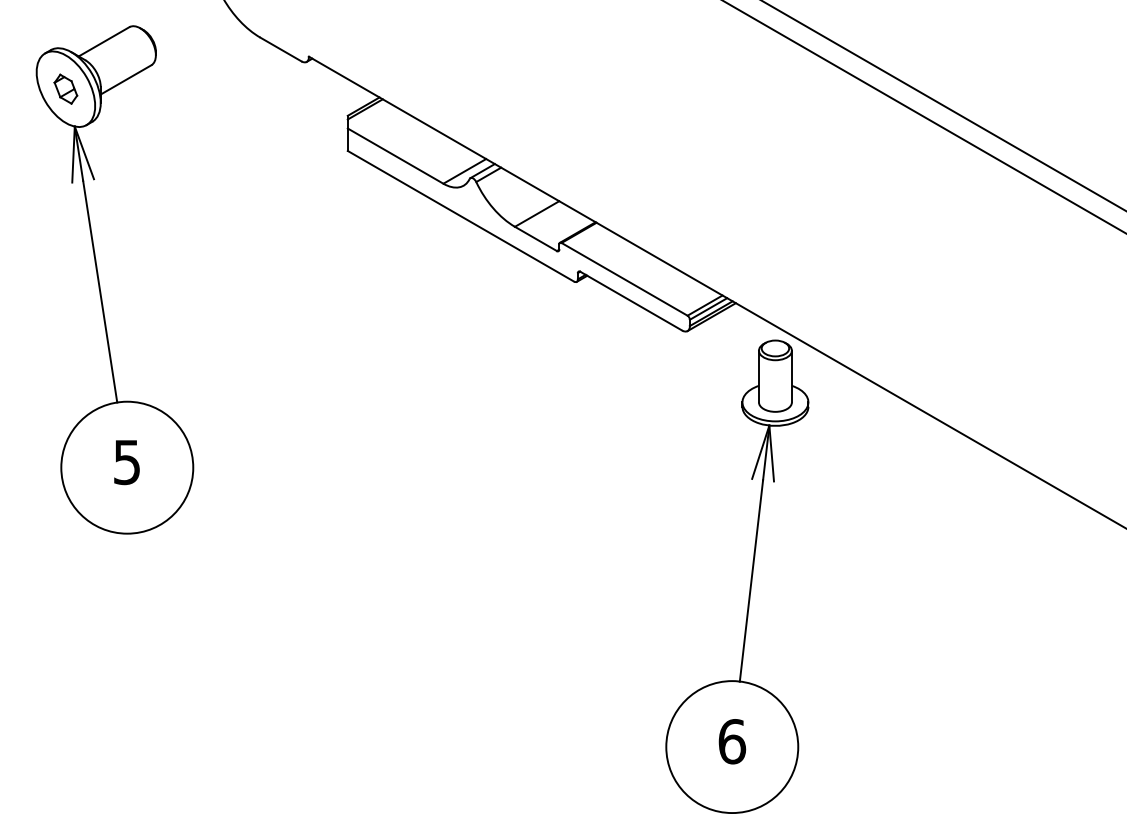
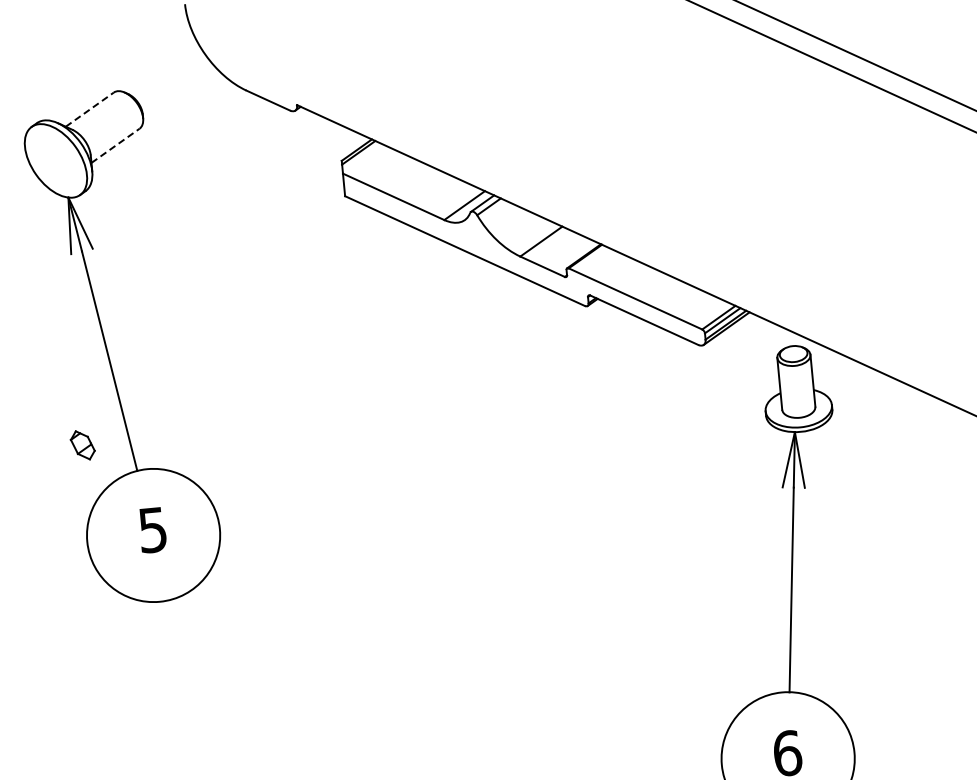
line: (104, 41) -> (90, 109), solid -> dashed
line: (126, 79) -> (115, 145), solid -> dashed
part: (65, 88) -> (82, 444), moved

